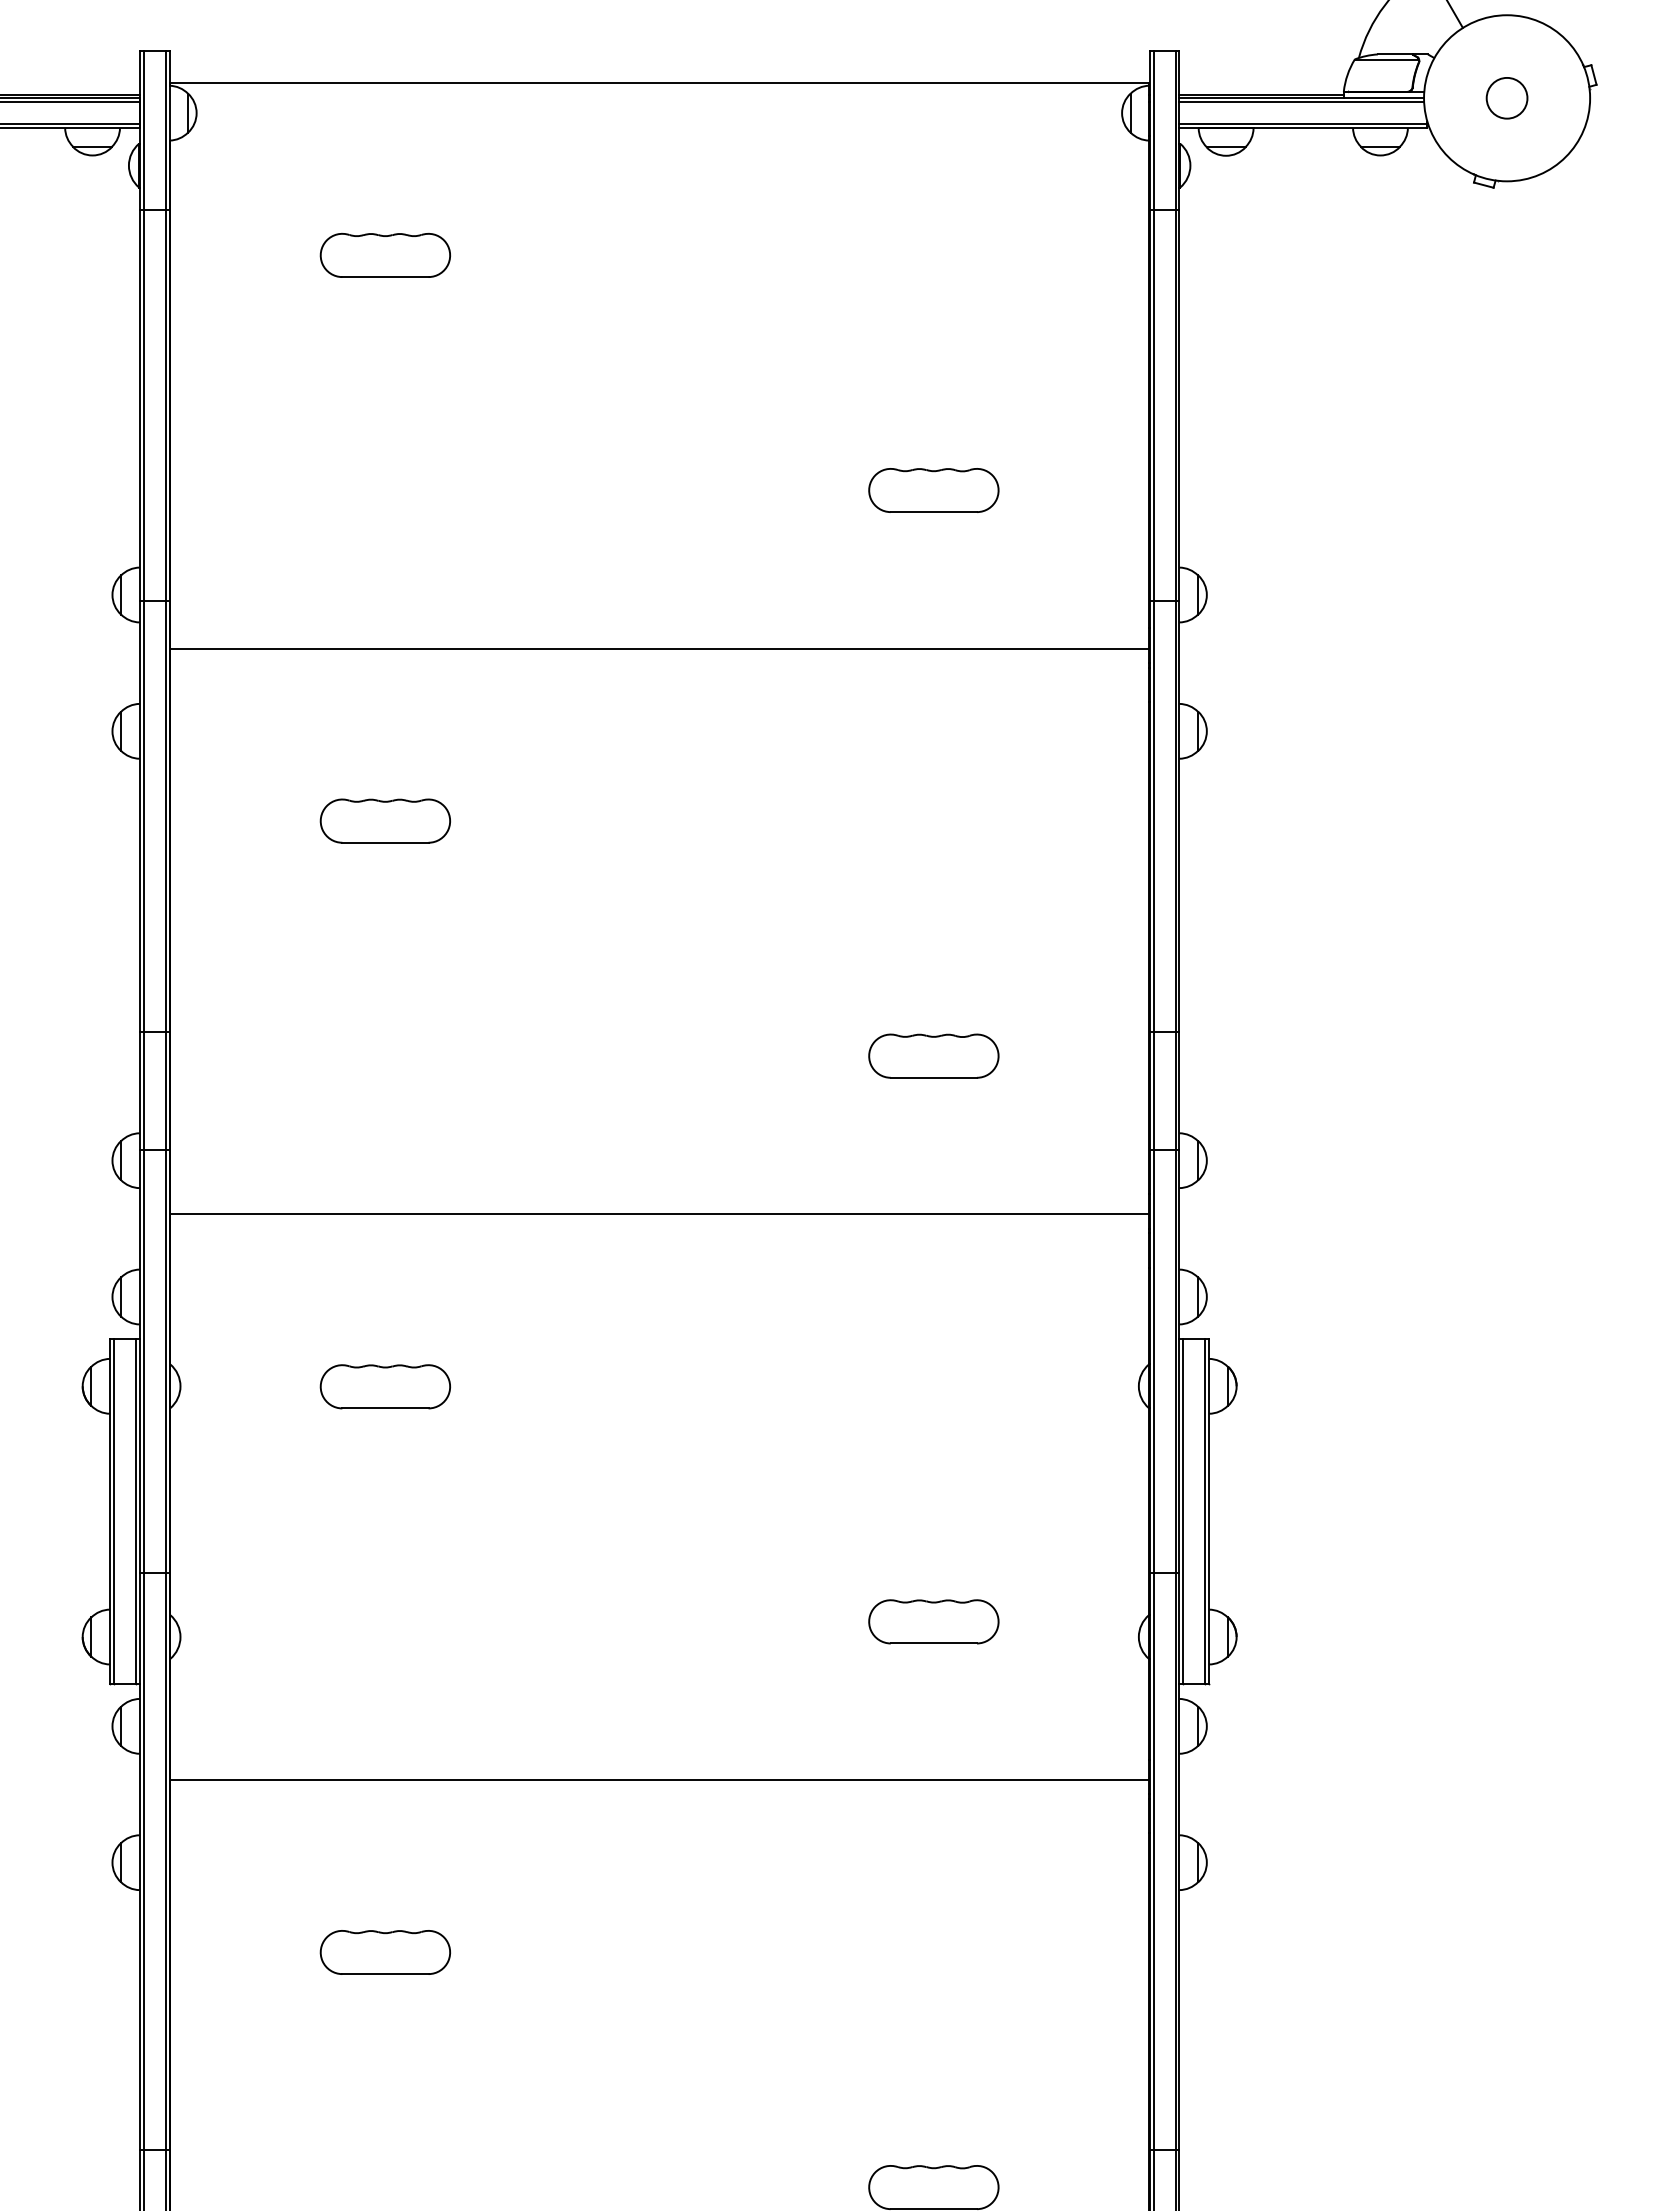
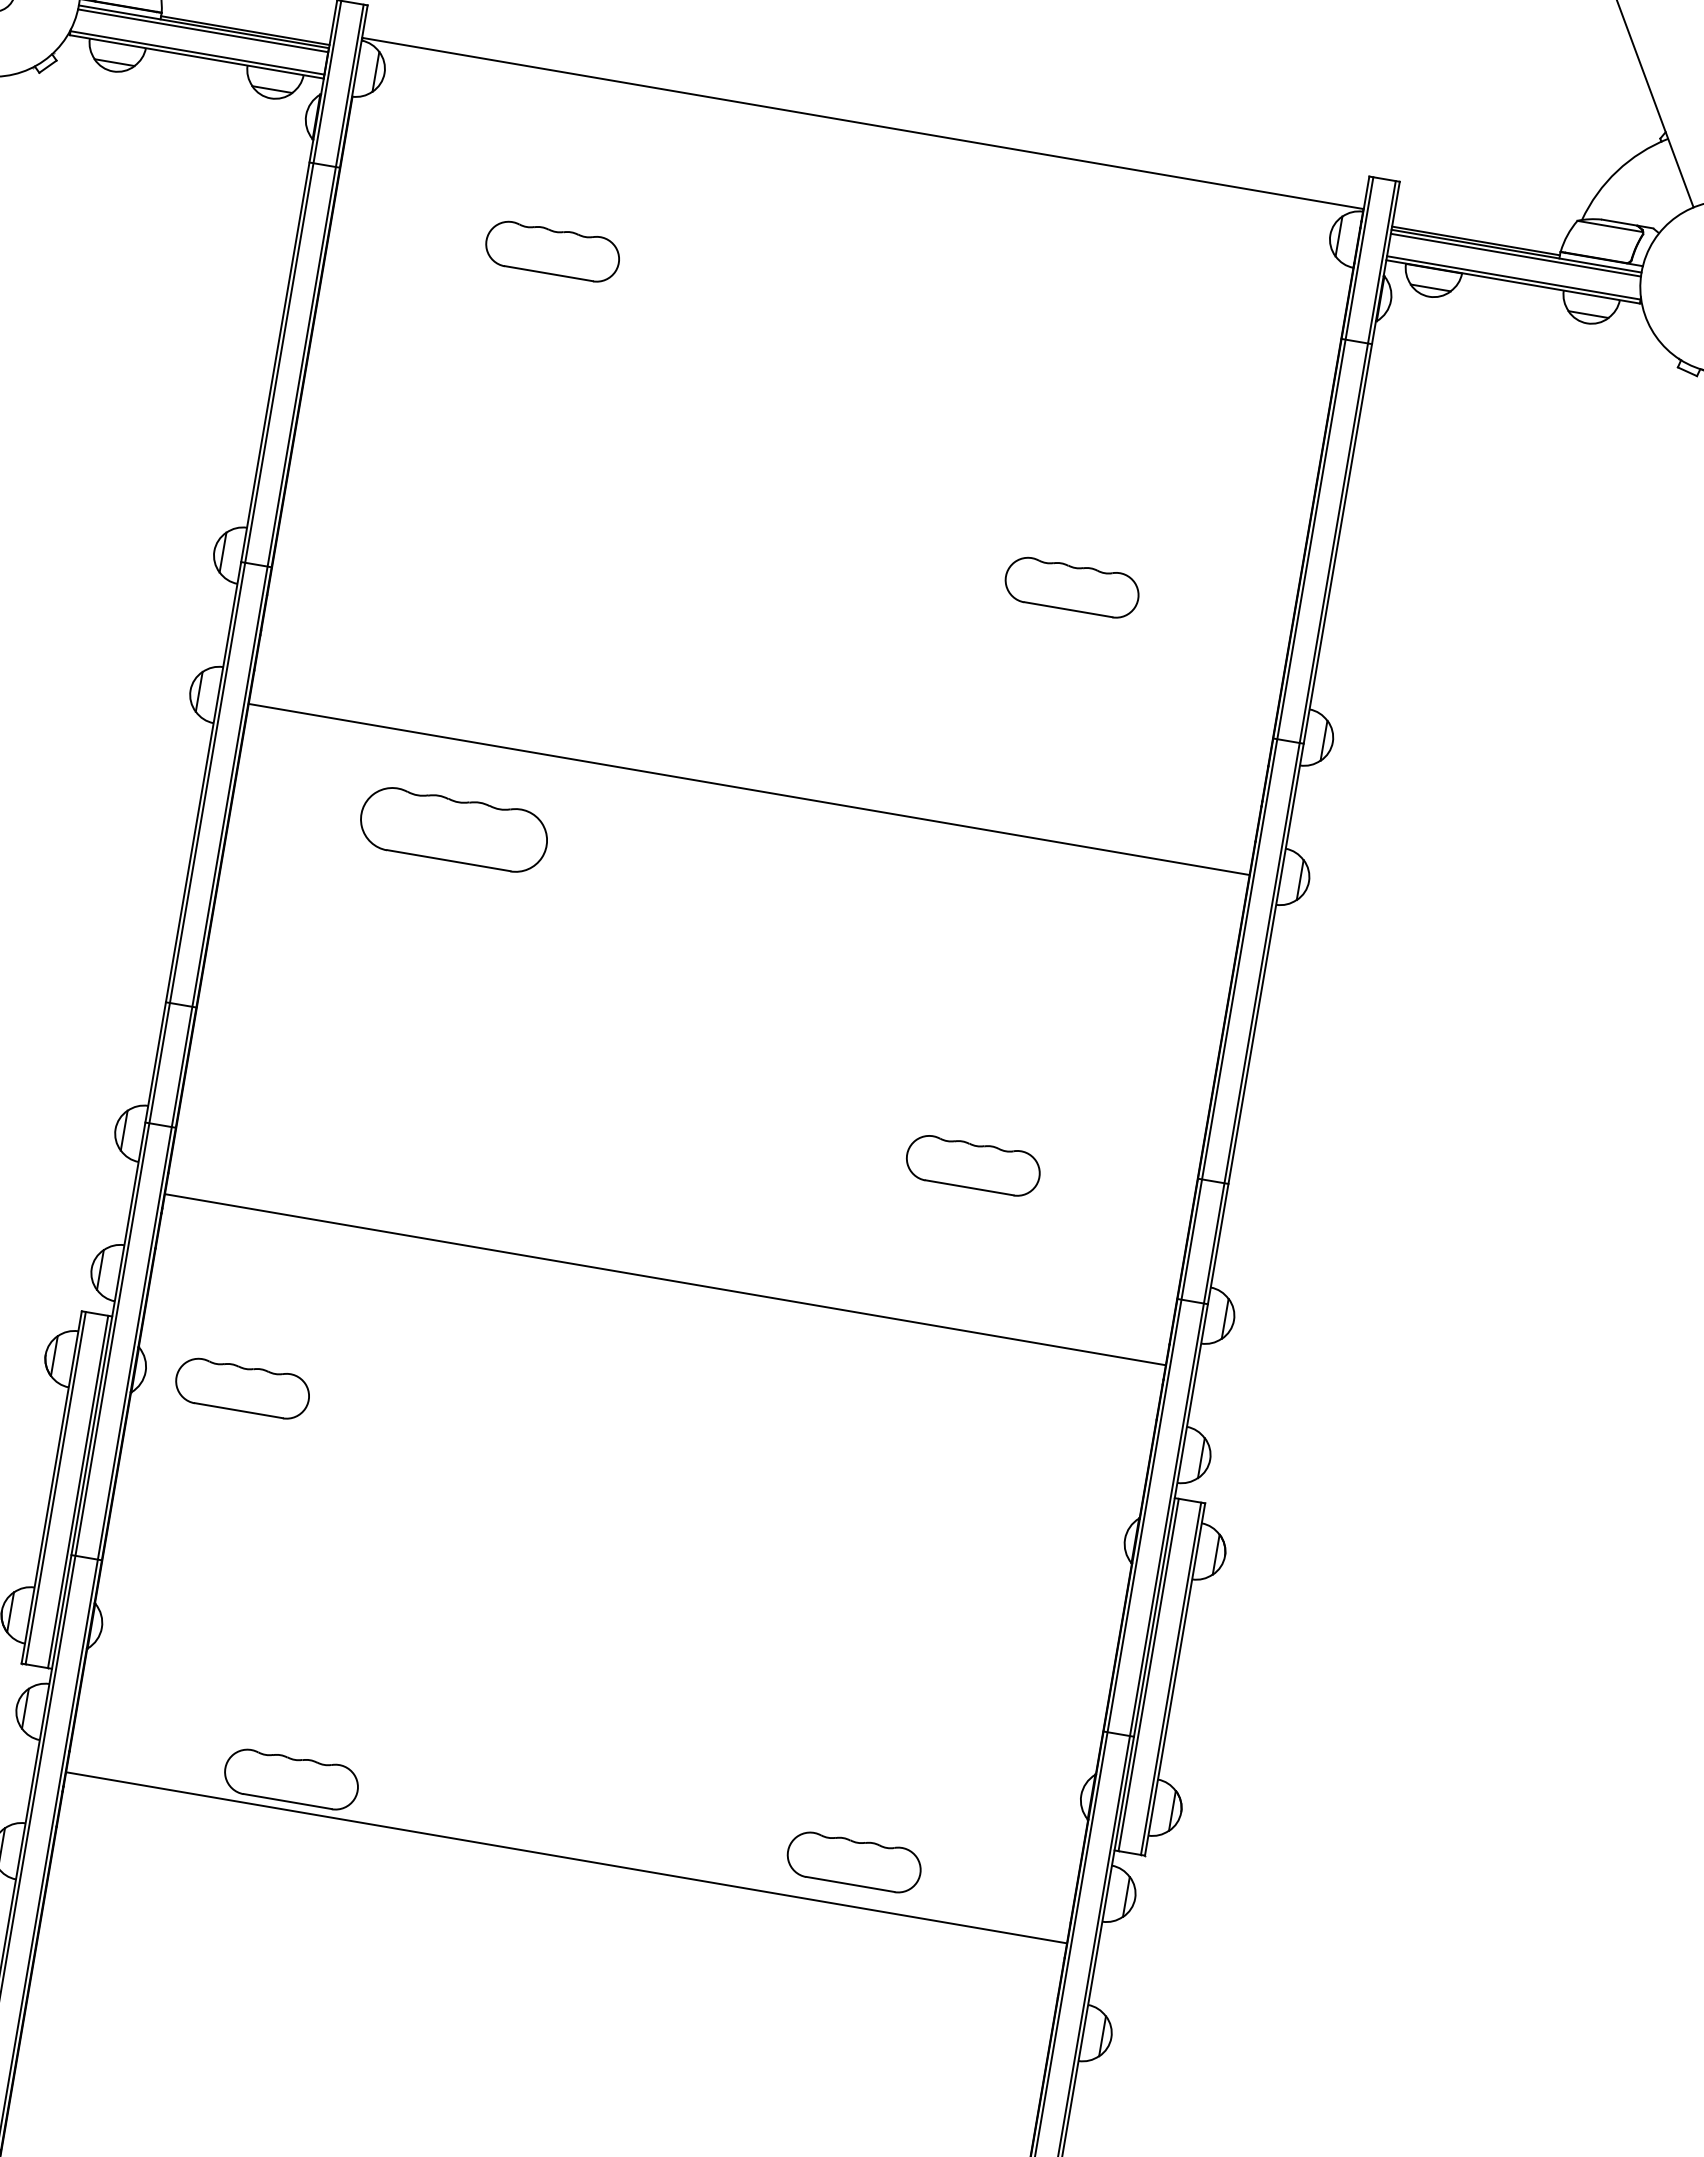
line: (659, 648) -> (749, 789), moved
part: (384, 820) -> (453, 829), size x1.4
part: (385, 1386) -> (242, 1388), moved
part: (933, 1621) -> (853, 1862), moved
part: (384, 1952) -> (290, 1779), moved

